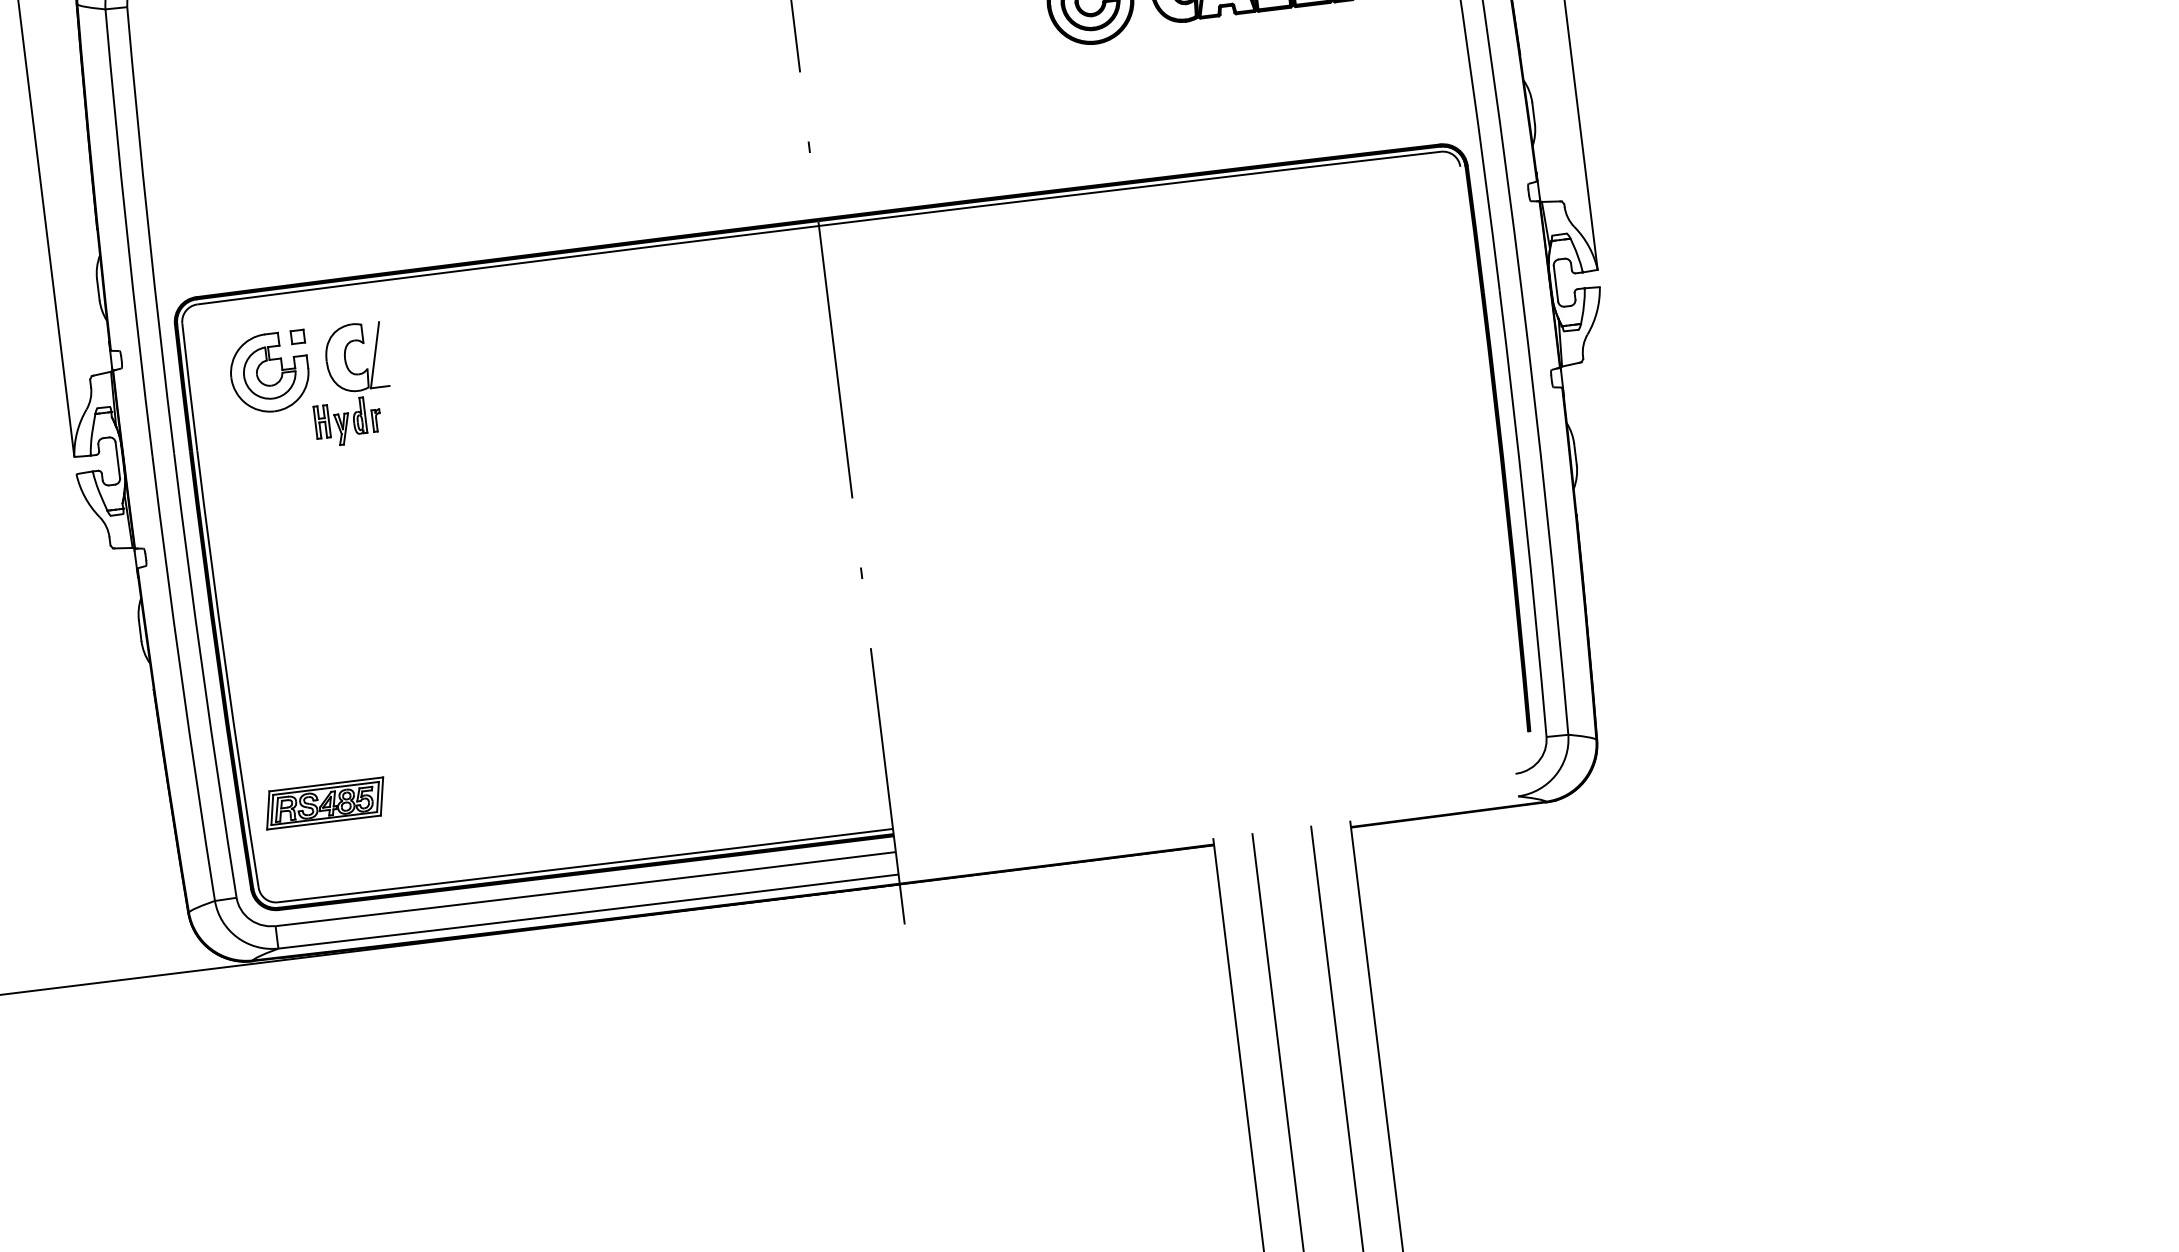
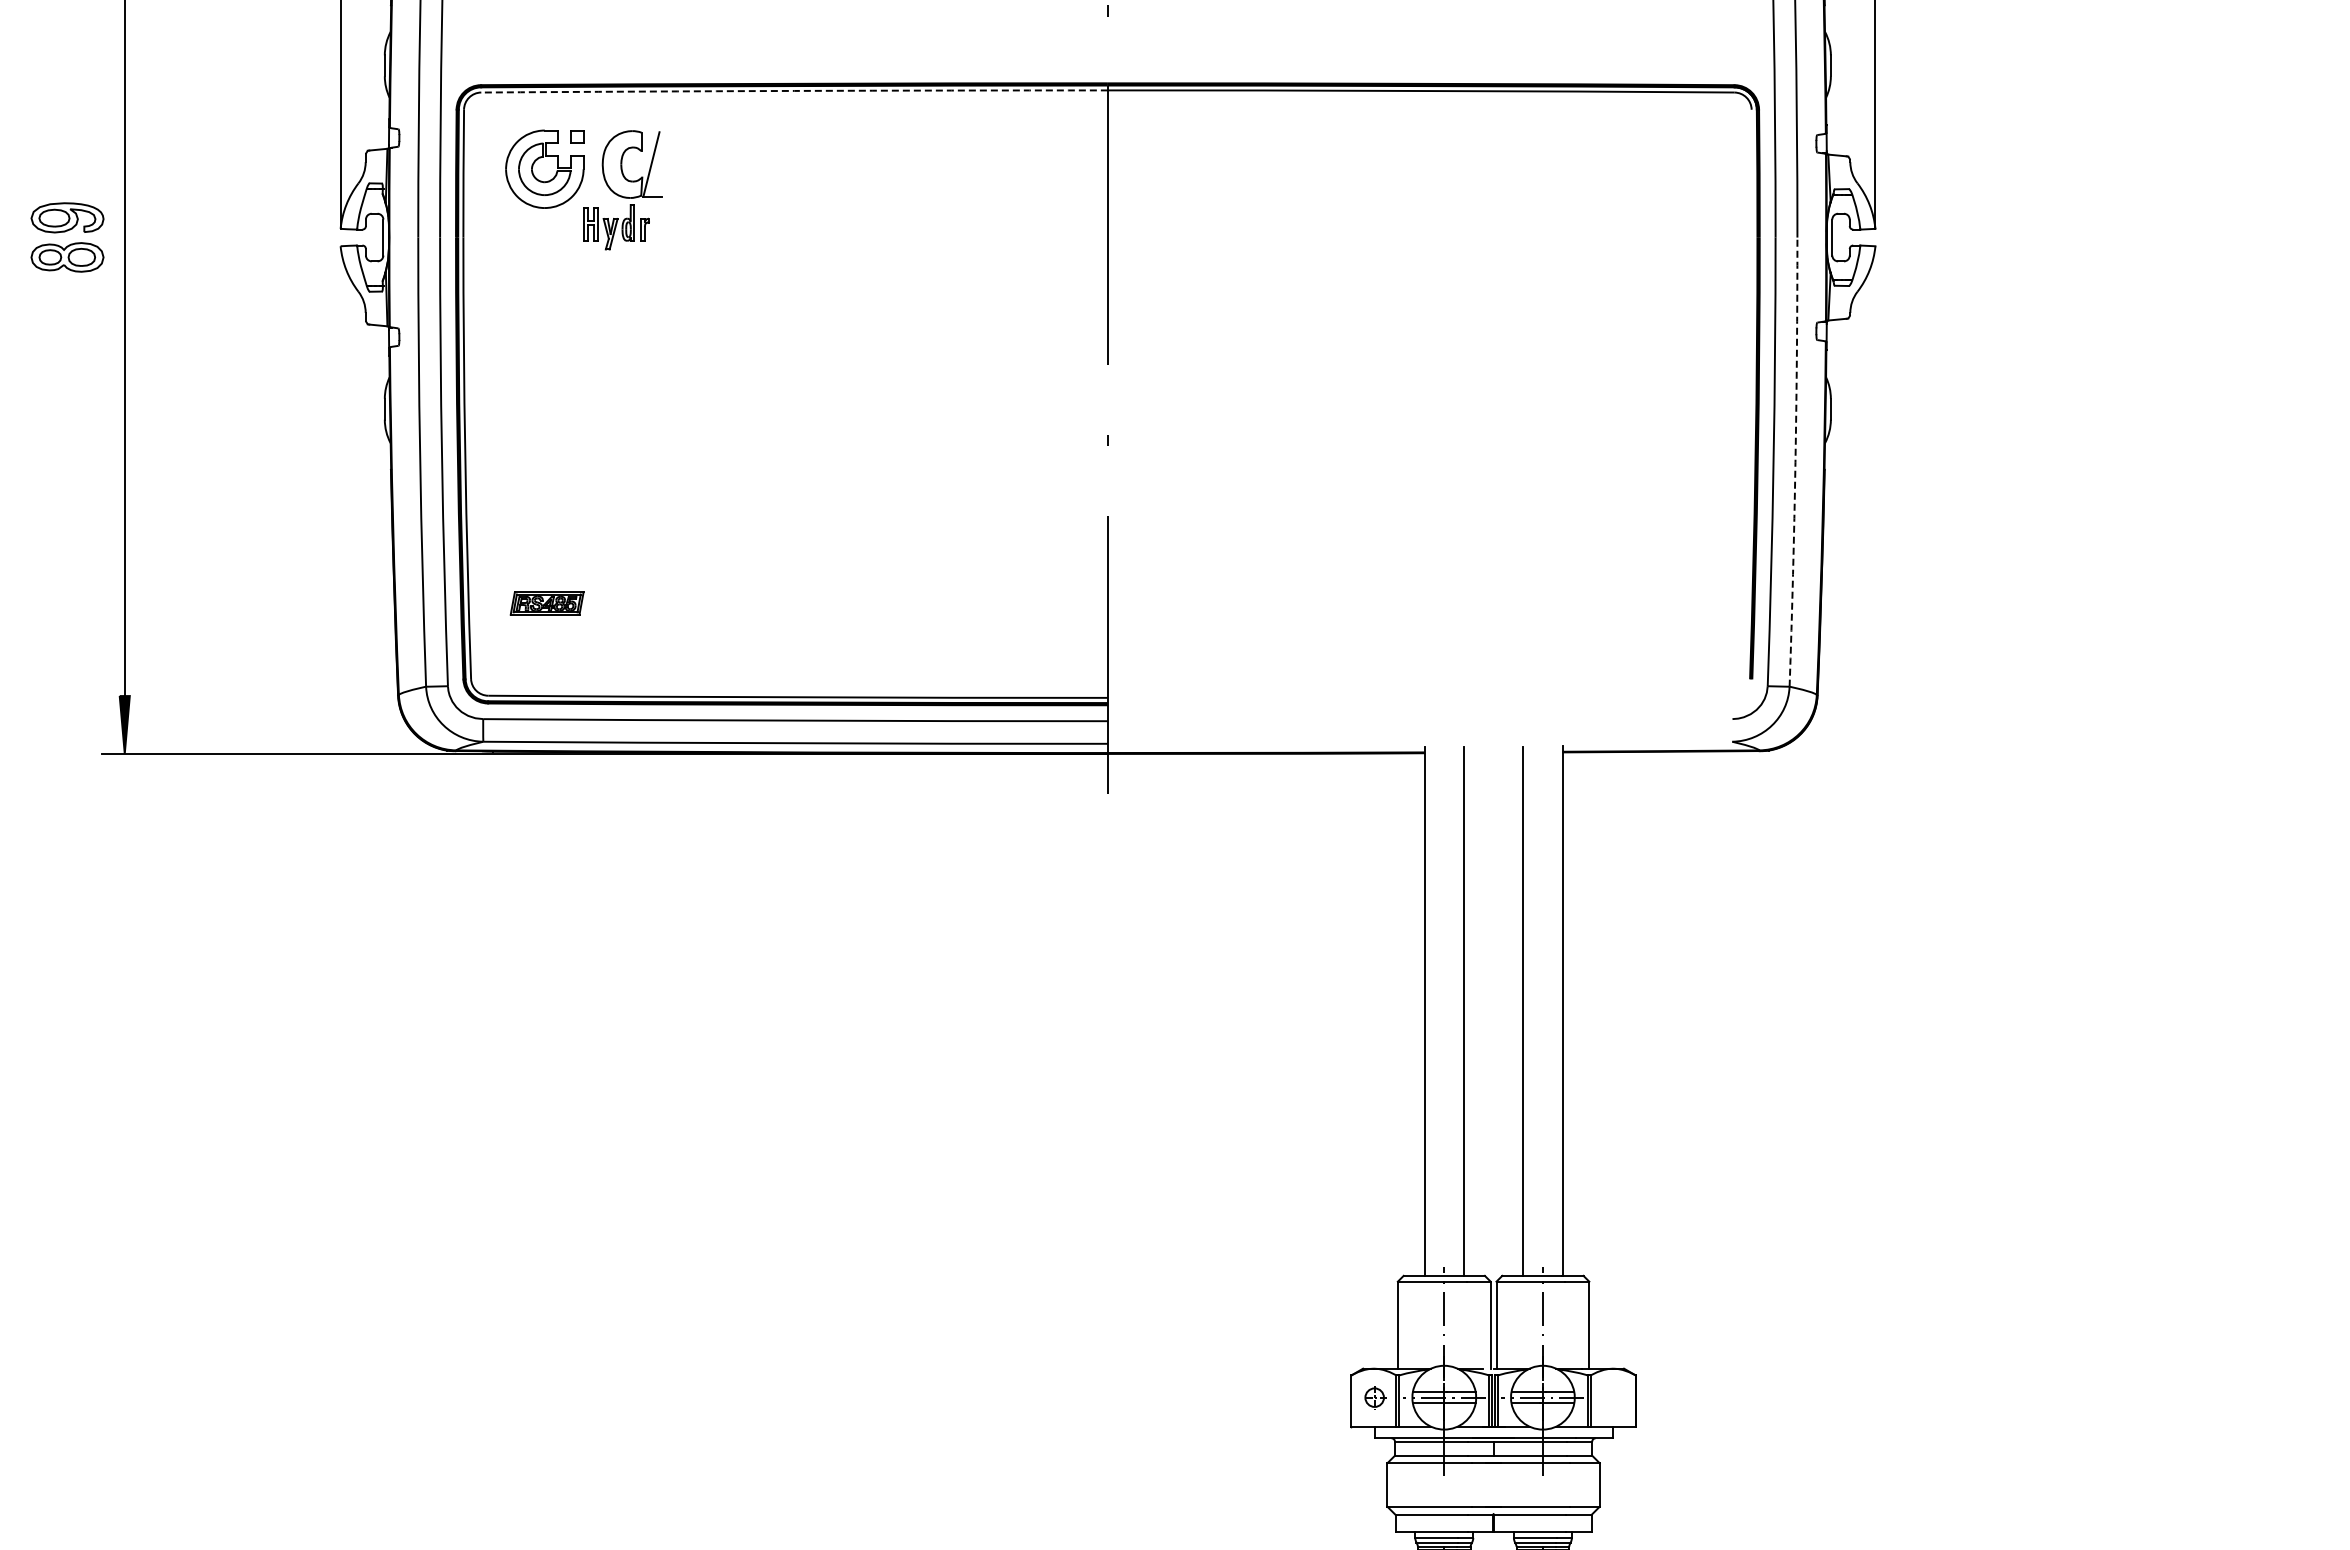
arc: (507, 264) -> (794, 90), solid -> dashed
arc: (1546, 511) -> (1795, 462), solid -> dashed
part: (324, 803) -> (546, 603), size x0.6

